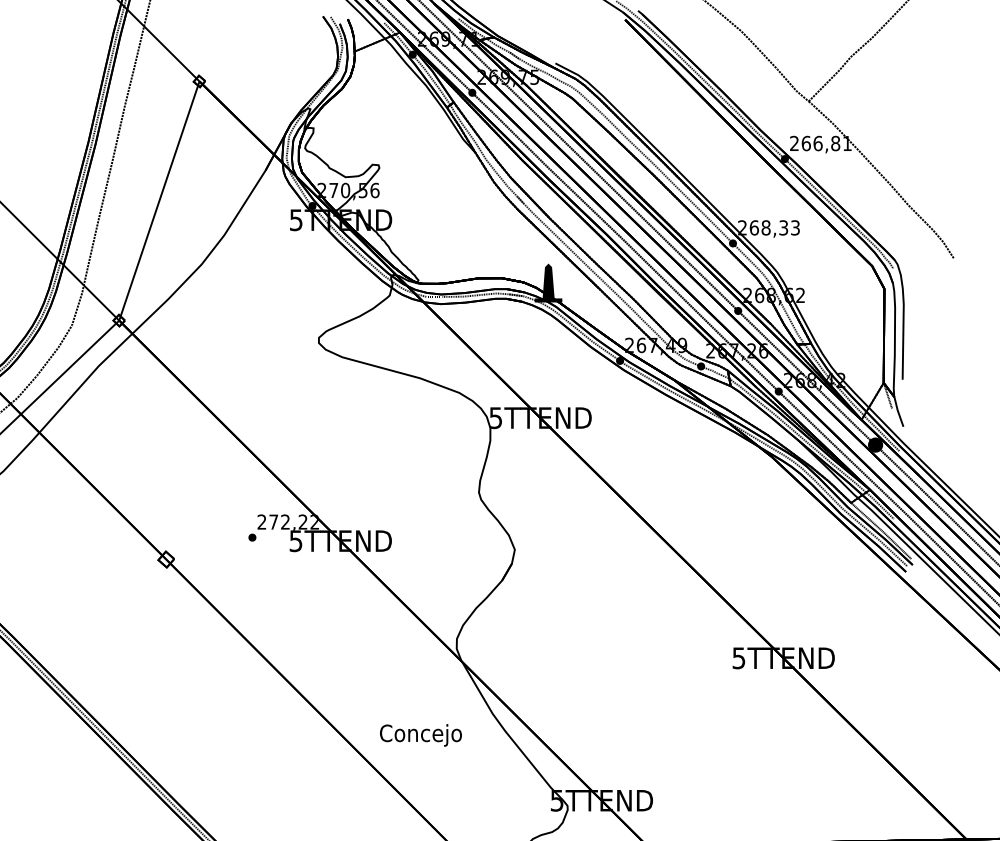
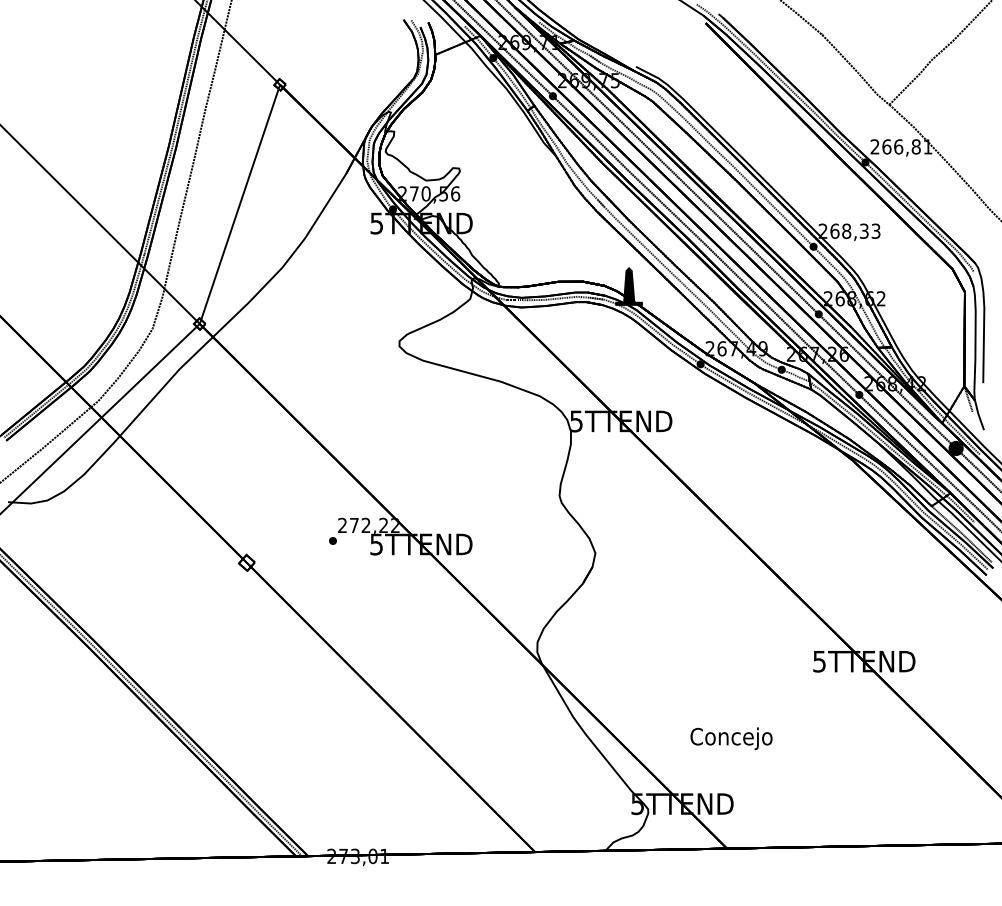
text: (420, 735) -> (731, 738), moved

